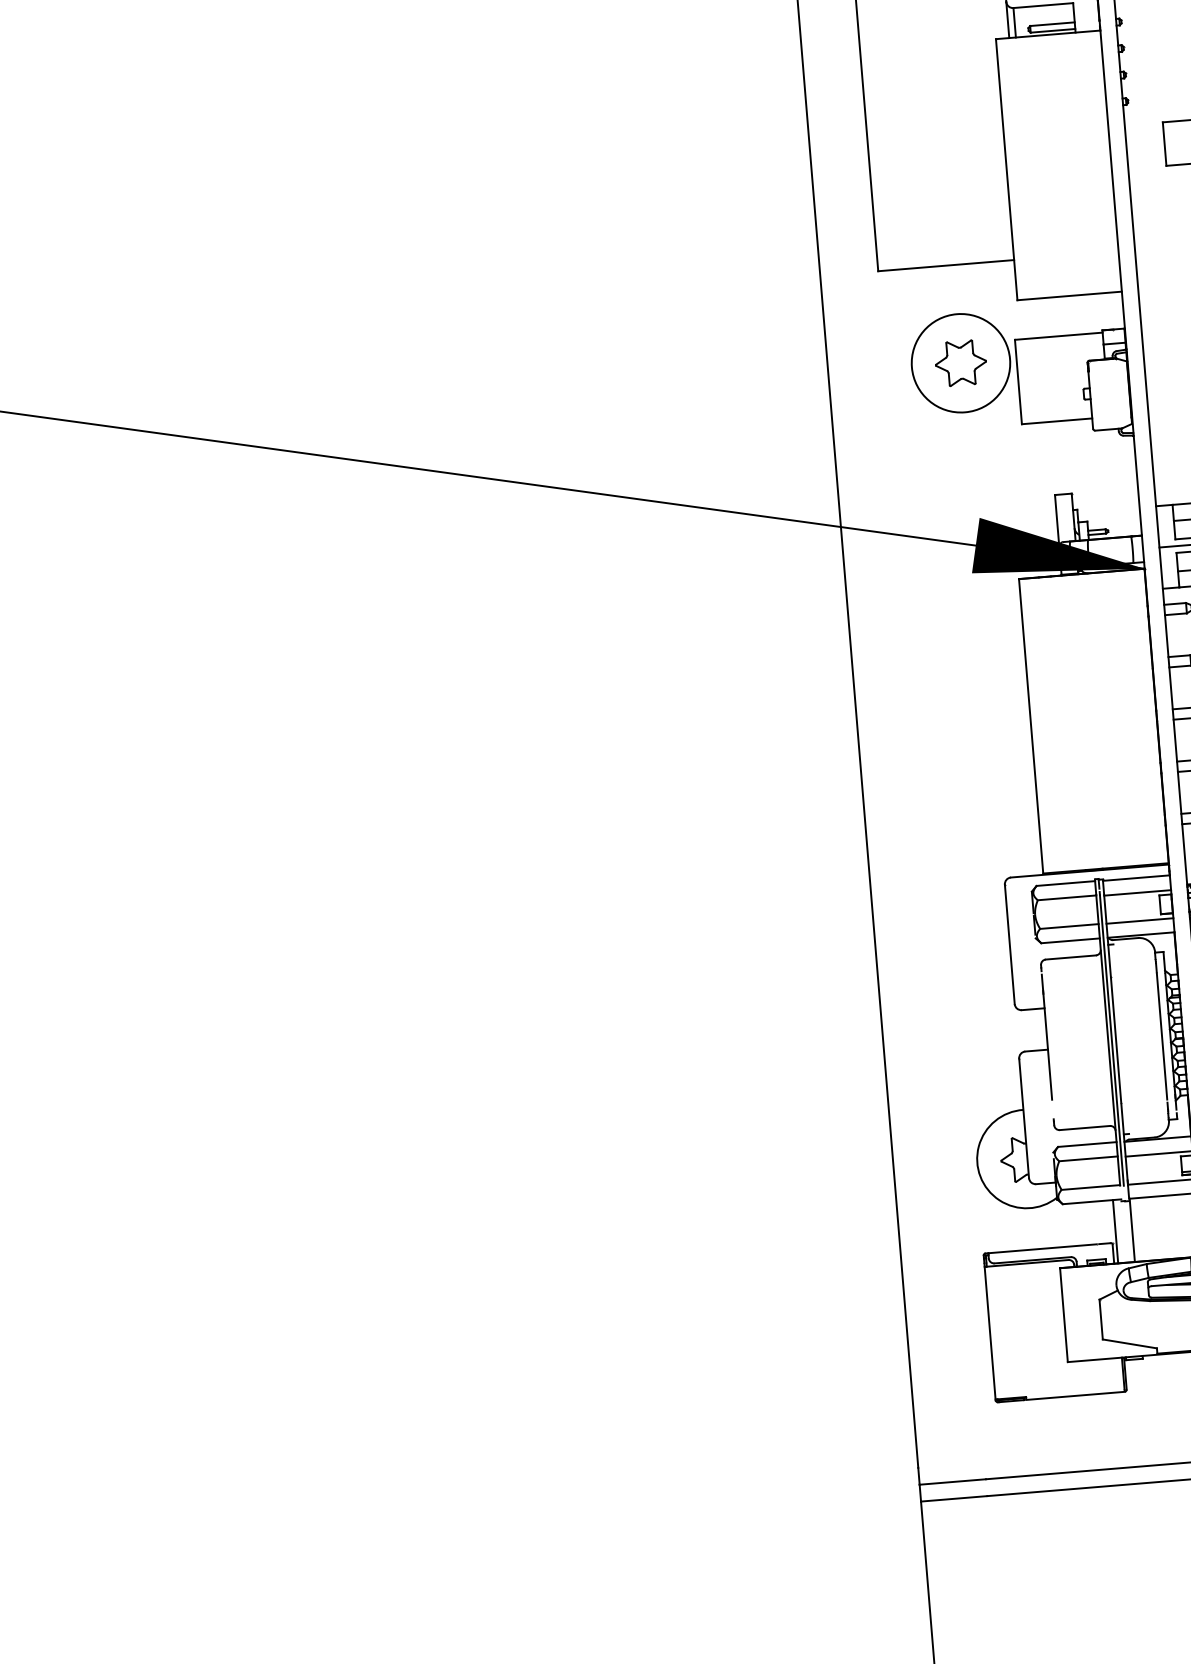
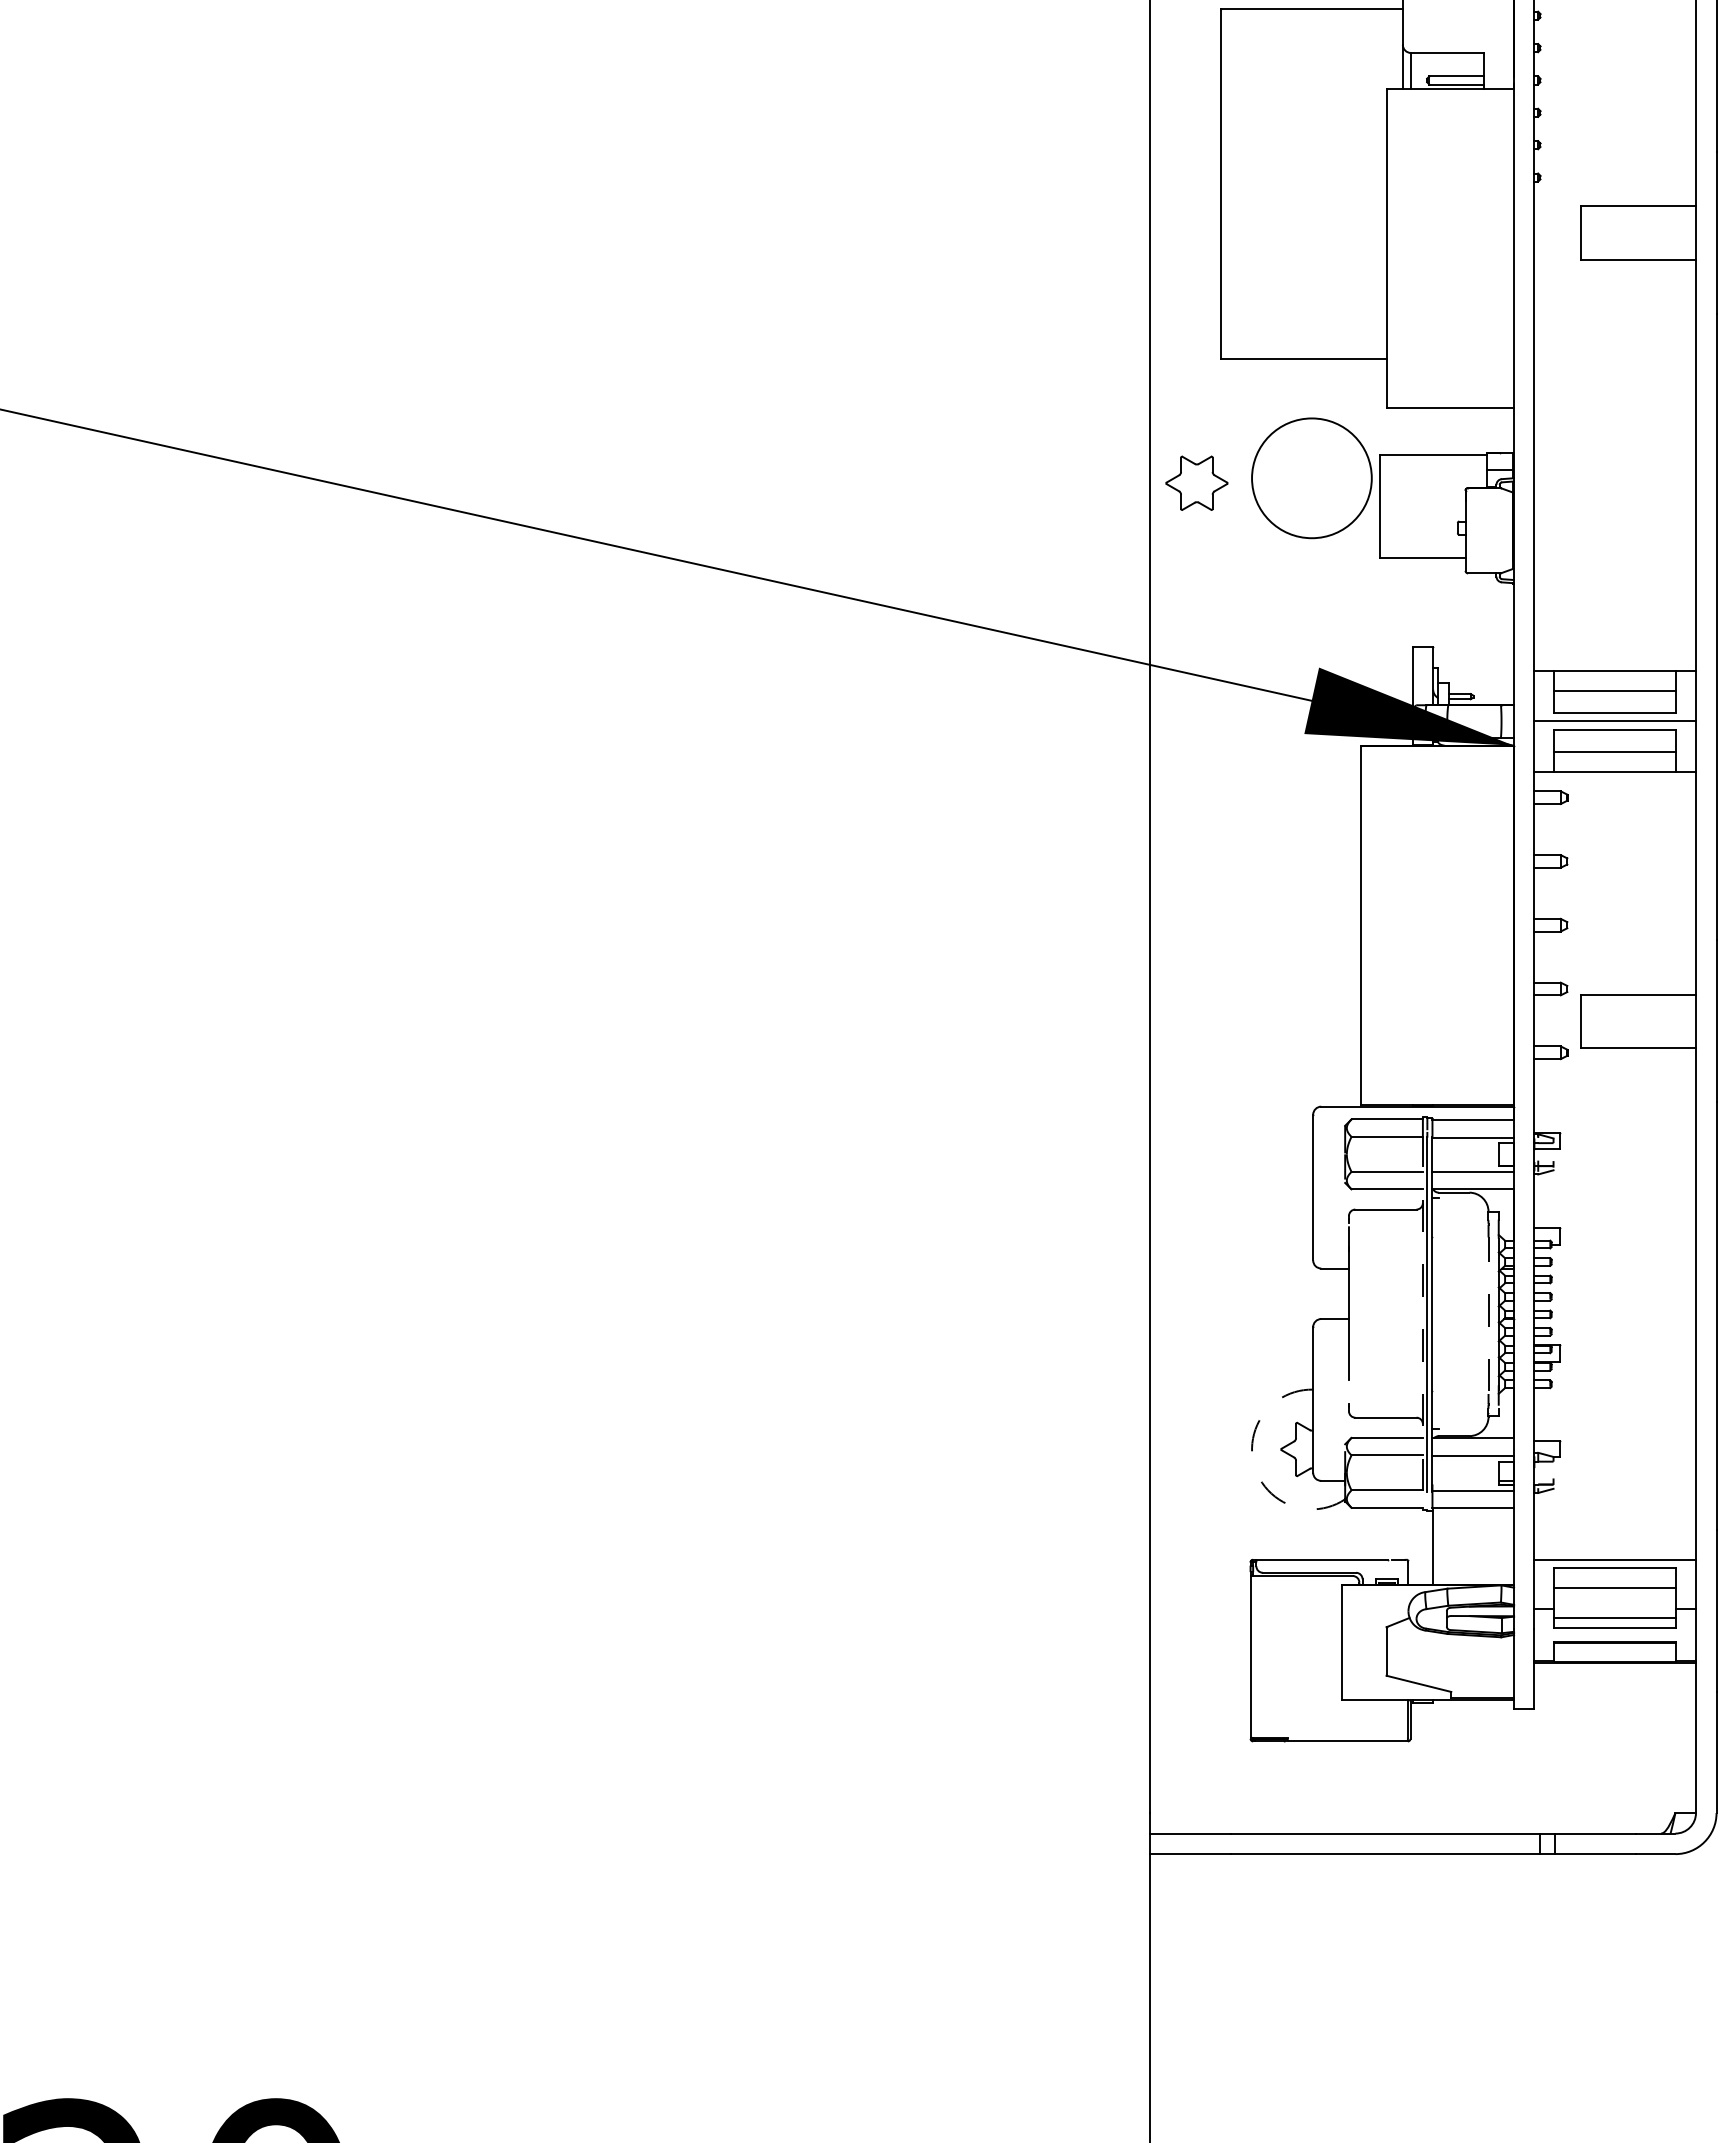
part: (960, 362) -> (1196, 482), moved
line: (1162, 1036) -> (1488, 1314), solid -> dashed
line: (1107, 1040) -> (1422, 1313), solid -> dashed
arc: (980, 1176) -> (1254, 1466), solid -> dashed
line: (1115, 1231) -> (1412, 1546), removed

